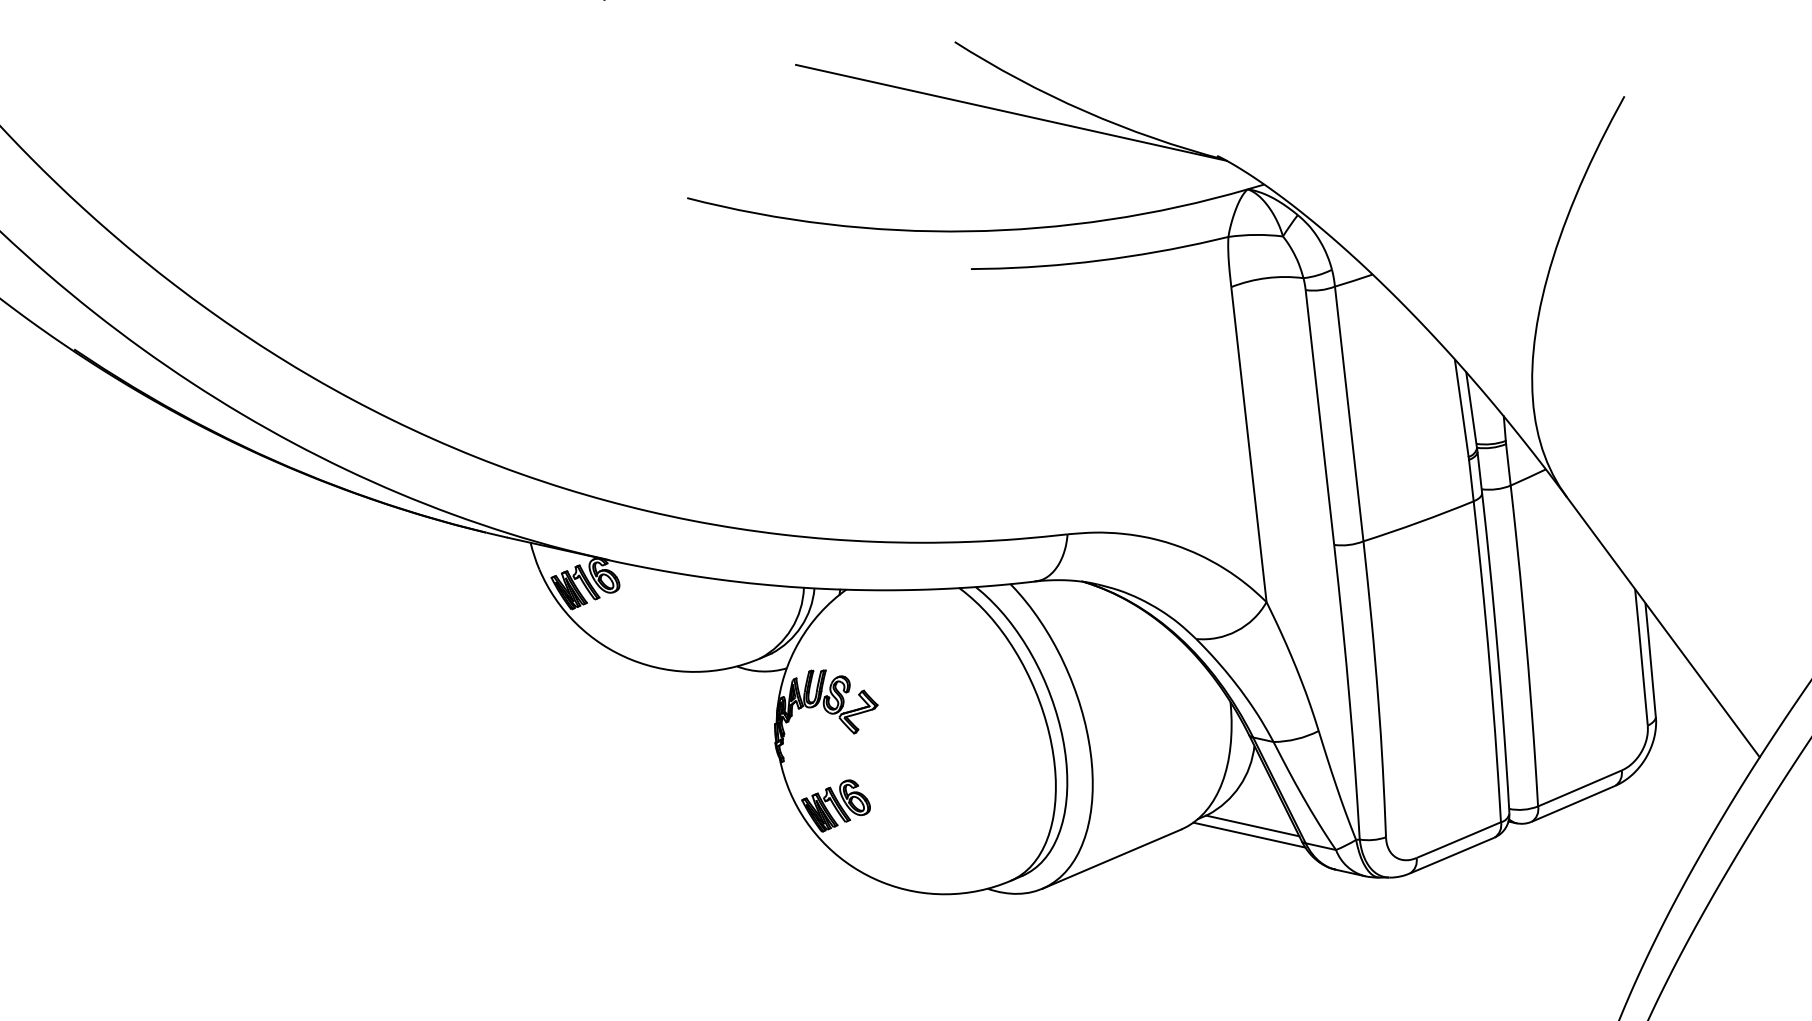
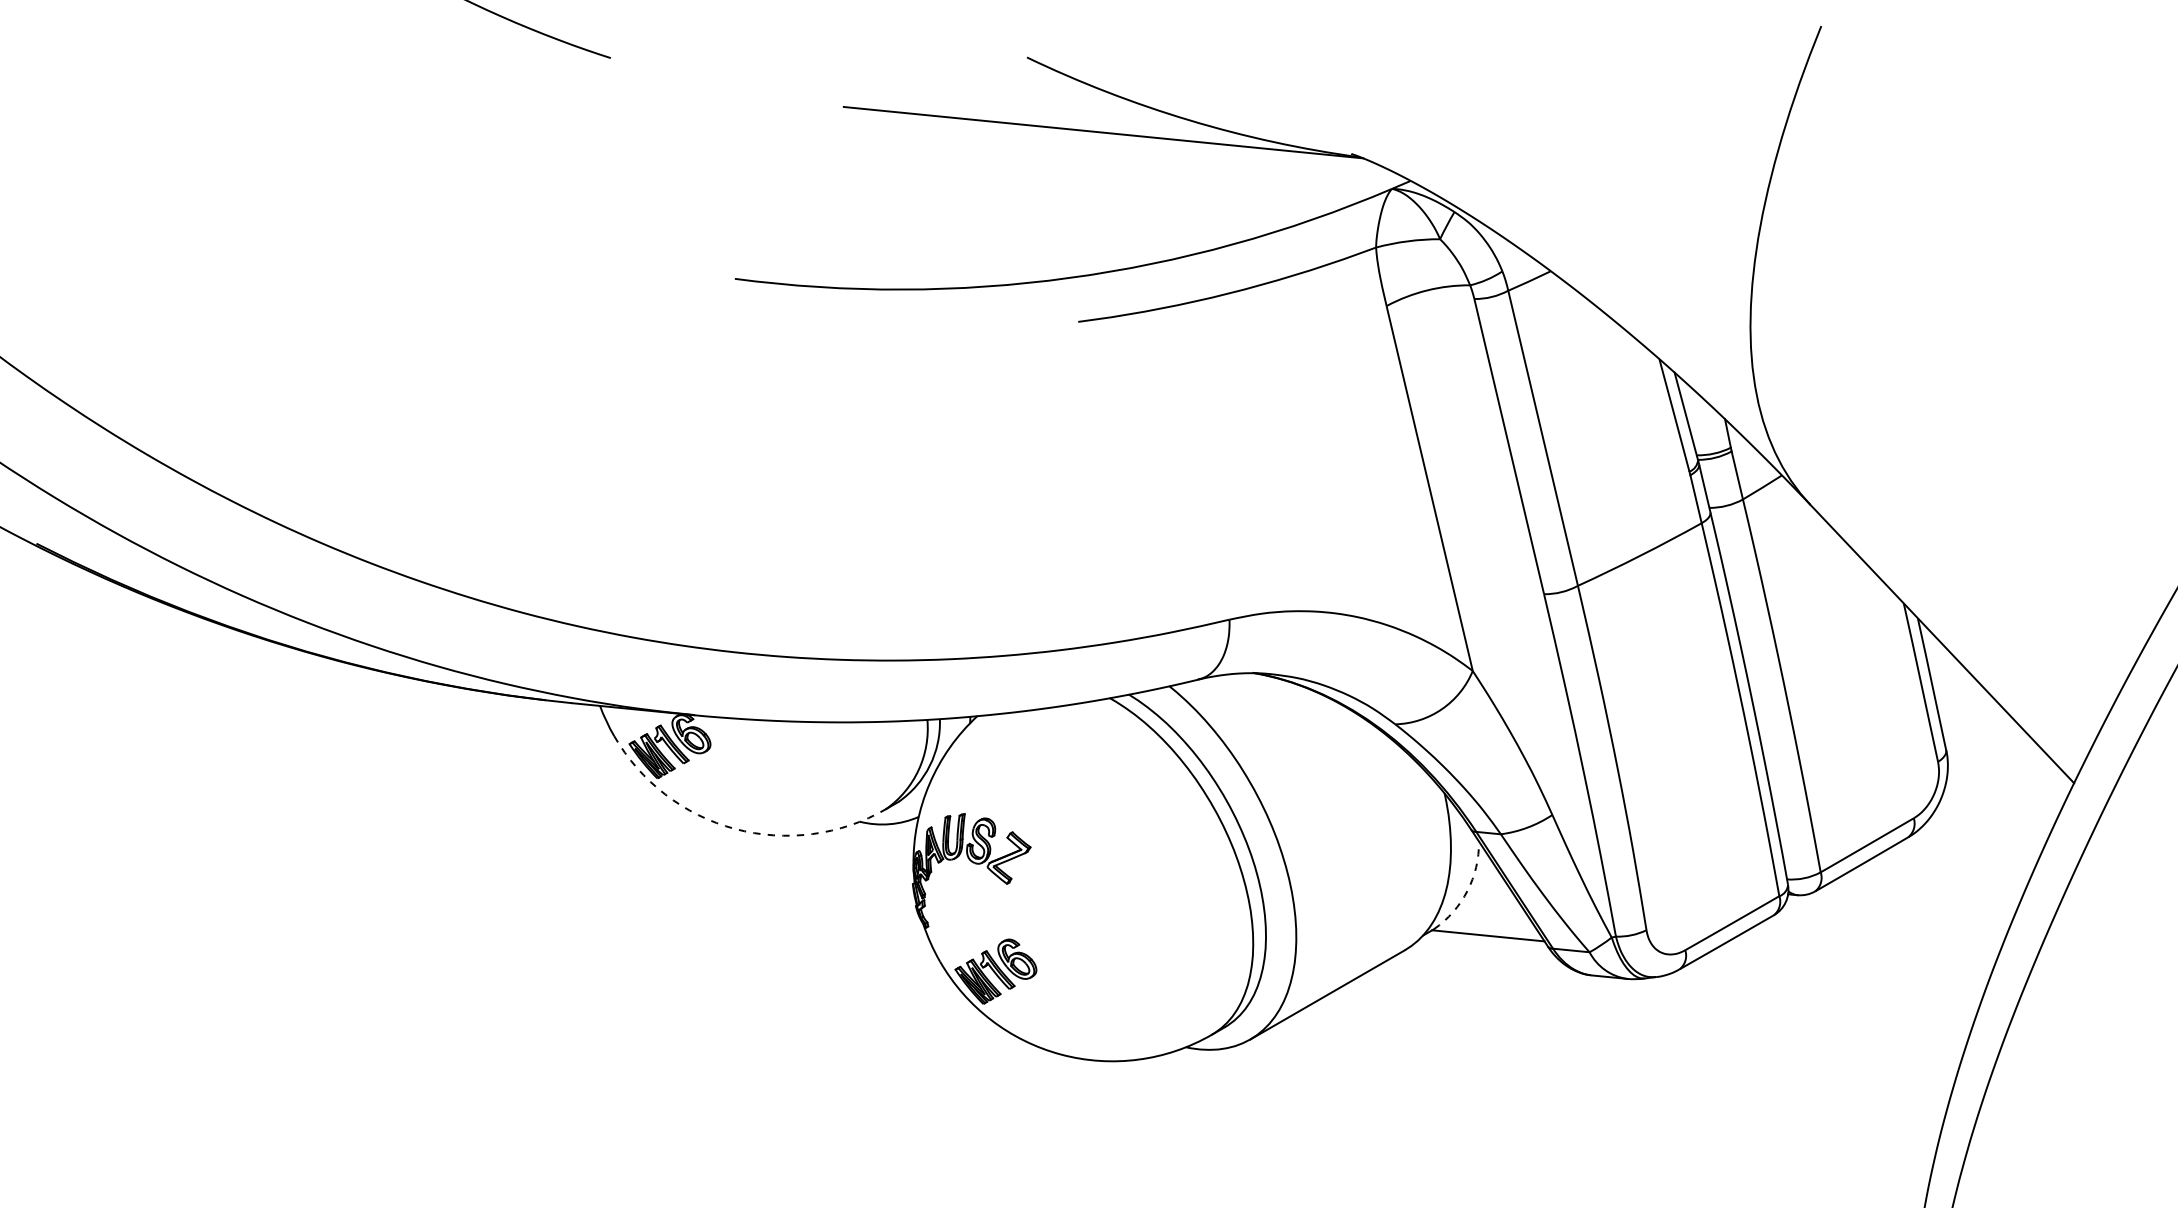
arc: (631, 659) -> (735, 828), solid -> dashed
arc: (1239, 786) -> (1467, 891), solid -> dashed
line: (1249, 834) -> (1485, 946), removed

